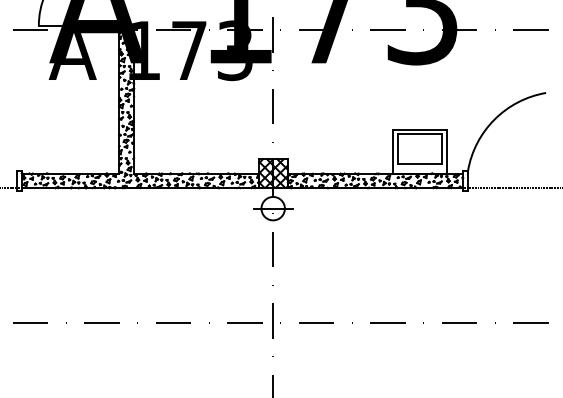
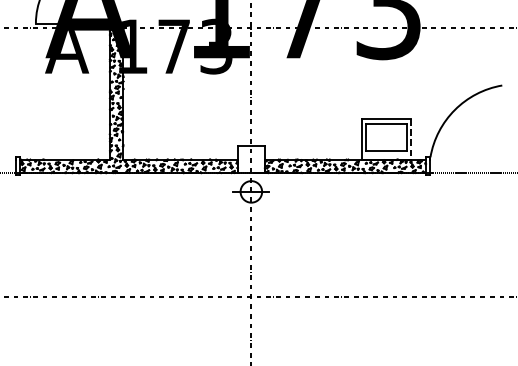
line: (447, 151) -> (411, 139), solid -> dashed
hatch: (272, 173) -> (250, 159), removed

